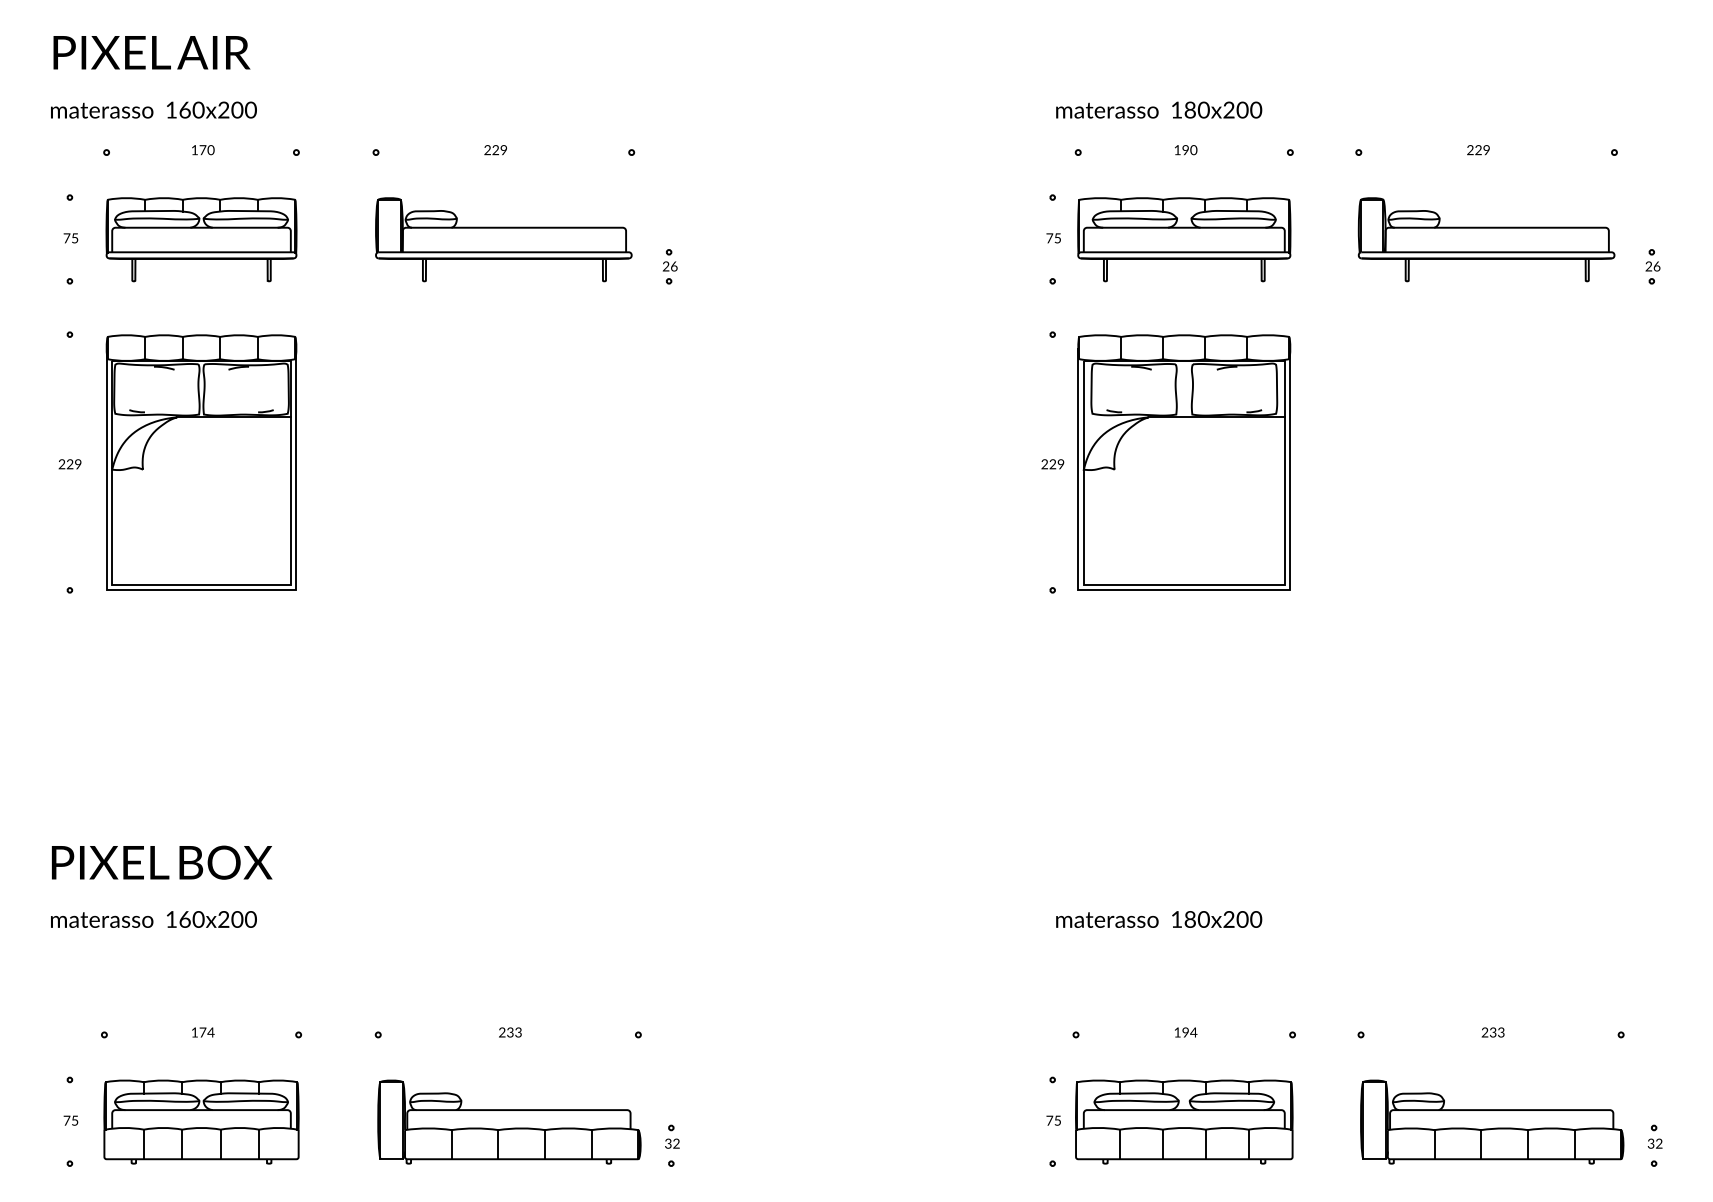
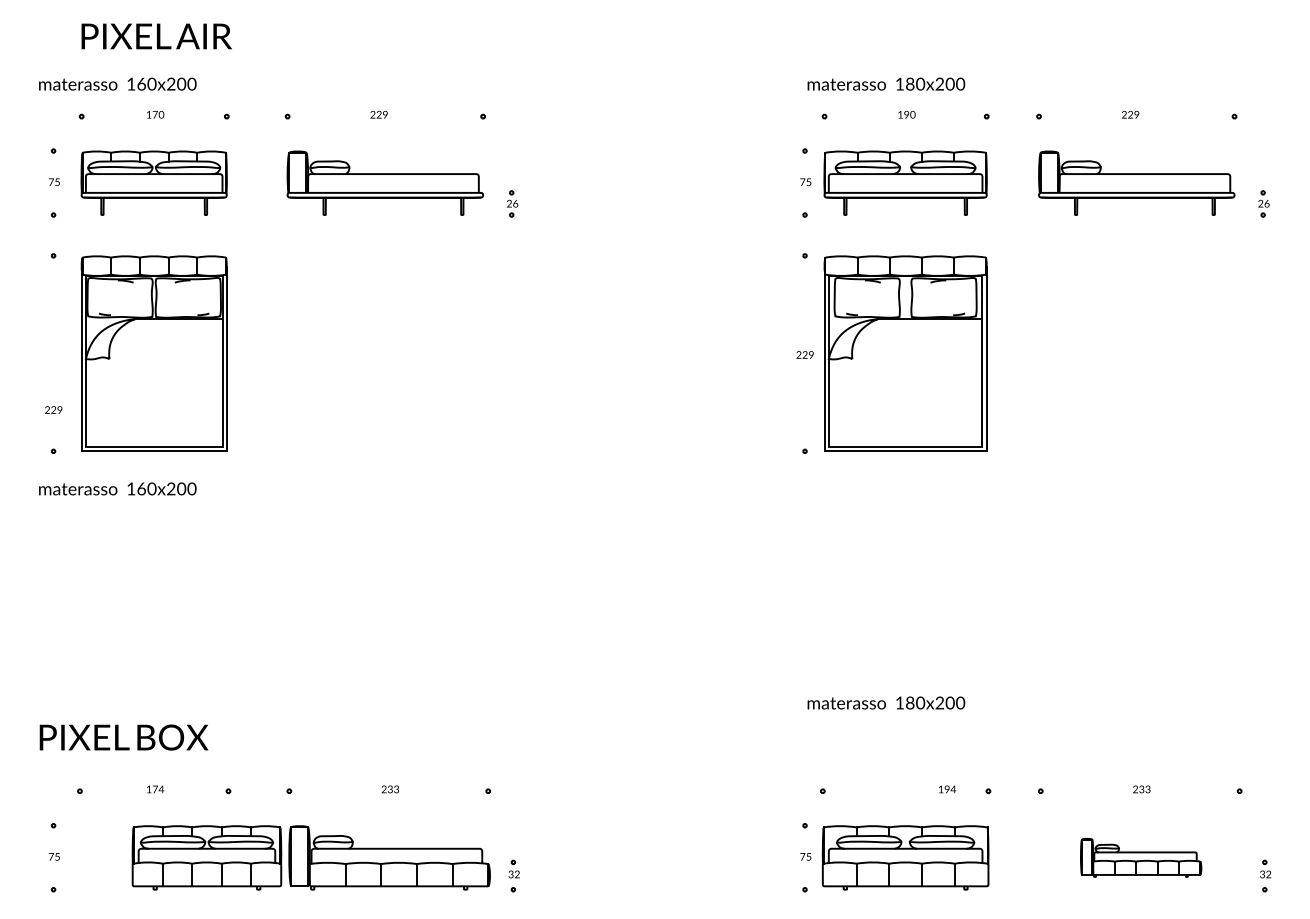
text: (151, 52) -> (156, 36), moved
text: (69, 464) -> (53, 410), moved
text: (162, 862) -> (124, 737), moved
text: (153, 919) -> (117, 488), moved
text: (1186, 1032) -> (947, 789), moved
part: (201, 1121) -> (206, 857), moved
part: (1492, 1121) -> (1141, 857), size x0.6

